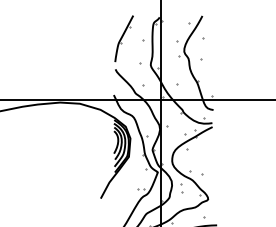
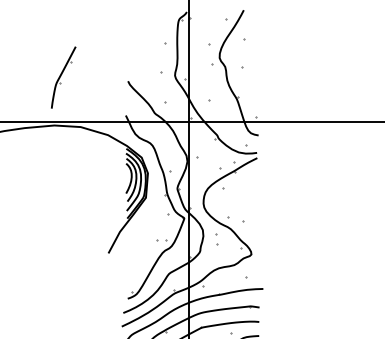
part: (124, 38) -> (63, 77), moved

